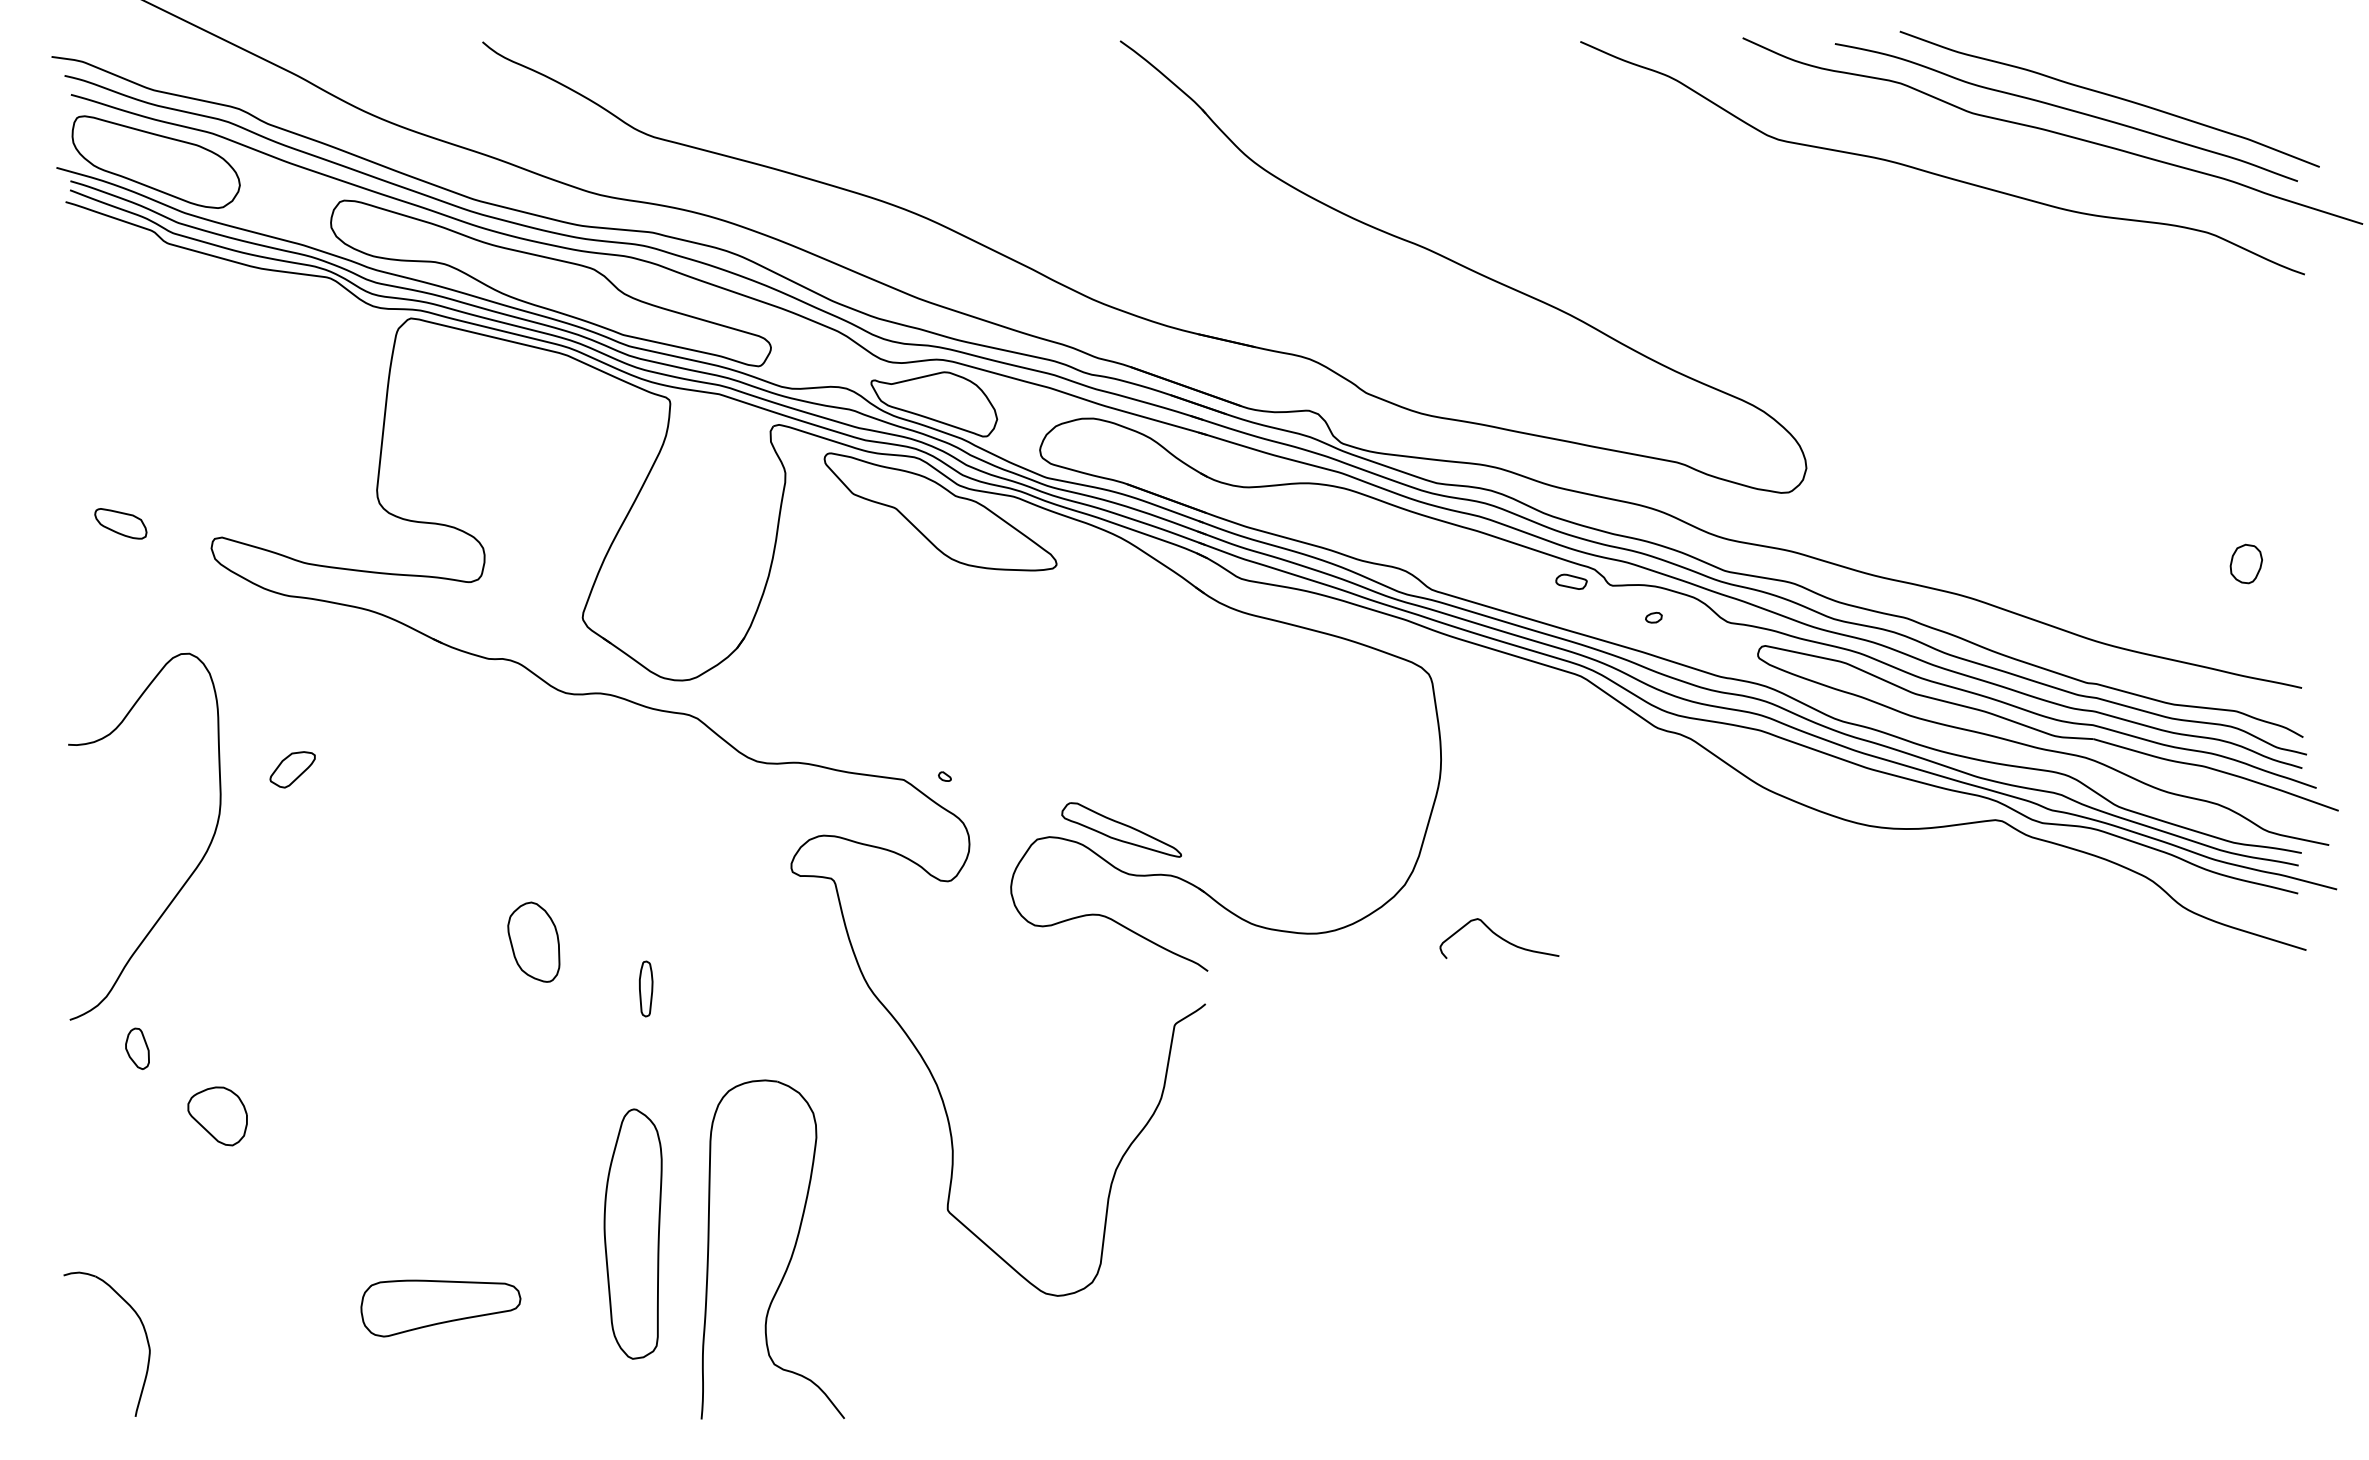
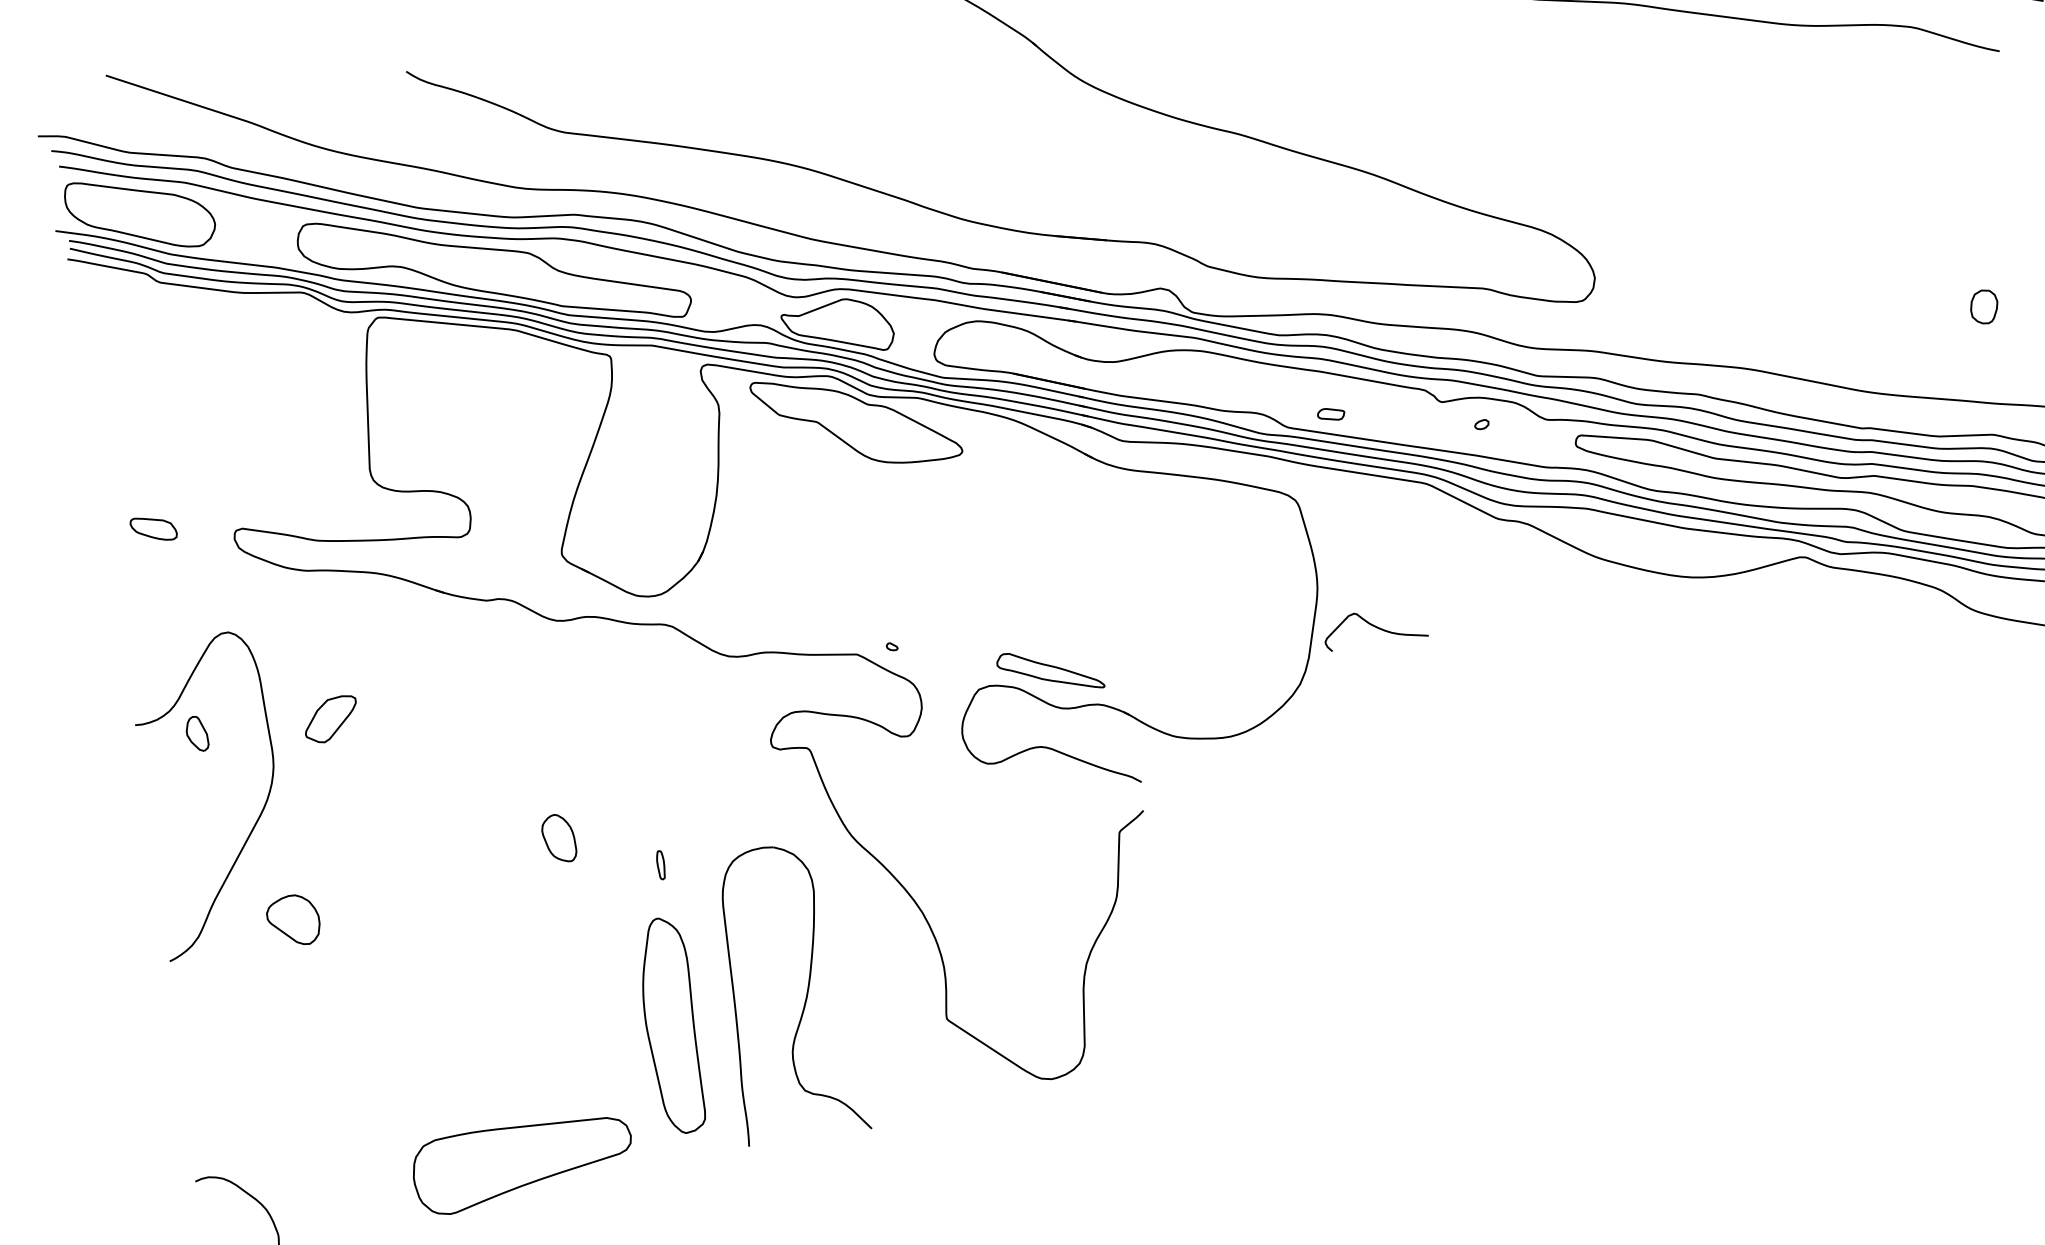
part: (1571, 581) -> (1331, 414), moved
part: (292, 769) -> (330, 719), size x1.4
curve: (1499, 937) -> (1375, 626), moved
part: (533, 941) -> (558, 838), size x0.7
part: (645, 988) -> (660, 864), size x0.6
part: (137, 1048) -> (197, 733), moved
part: (217, 1116) -> (293, 920), moved
part: (632, 1233) -> (670, 1025), moved
part: (790, 1256) -> (805, 995), moved
part: (440, 1308) -> (523, 1164), size x1.6

